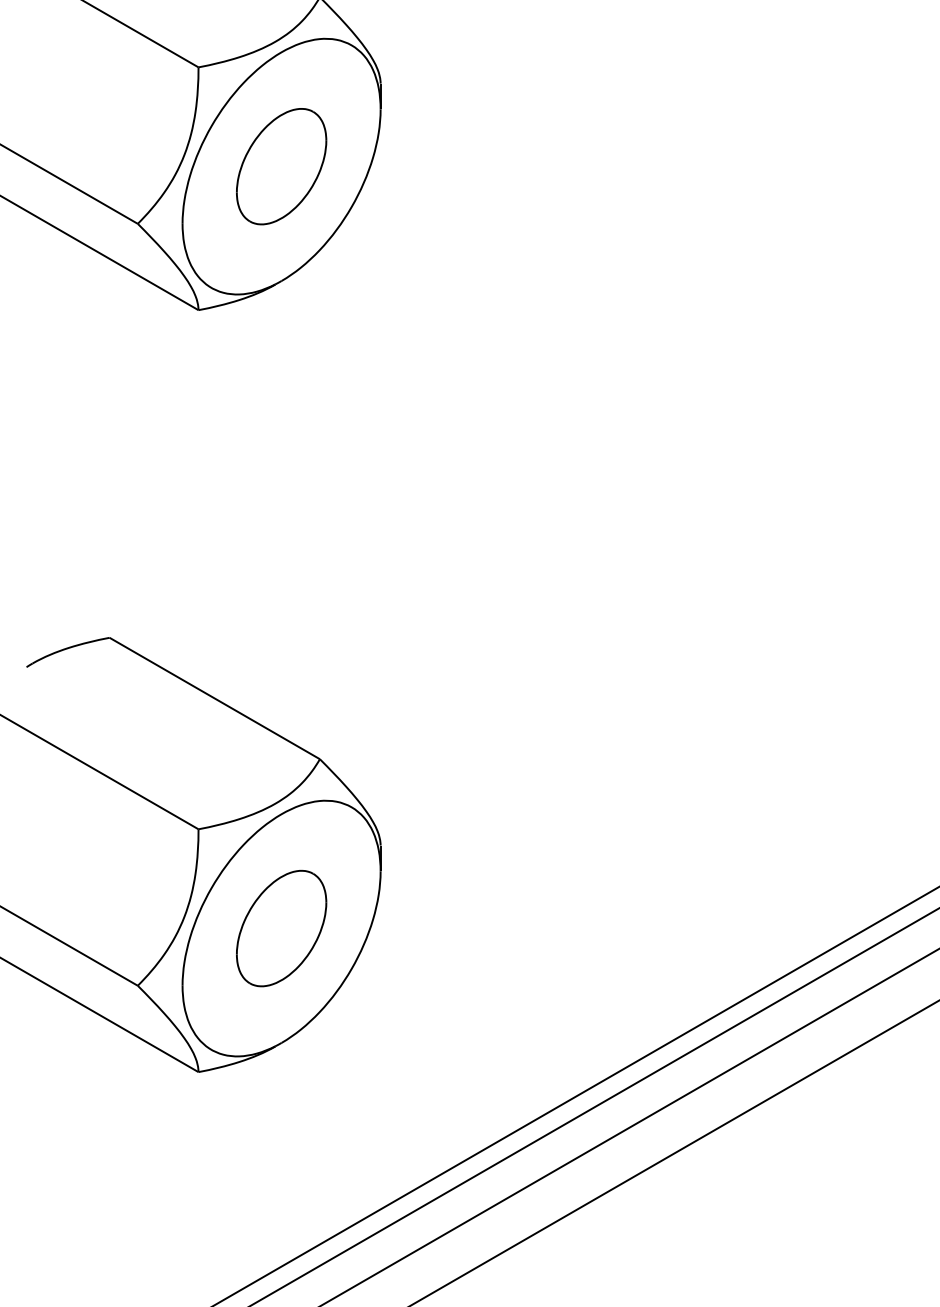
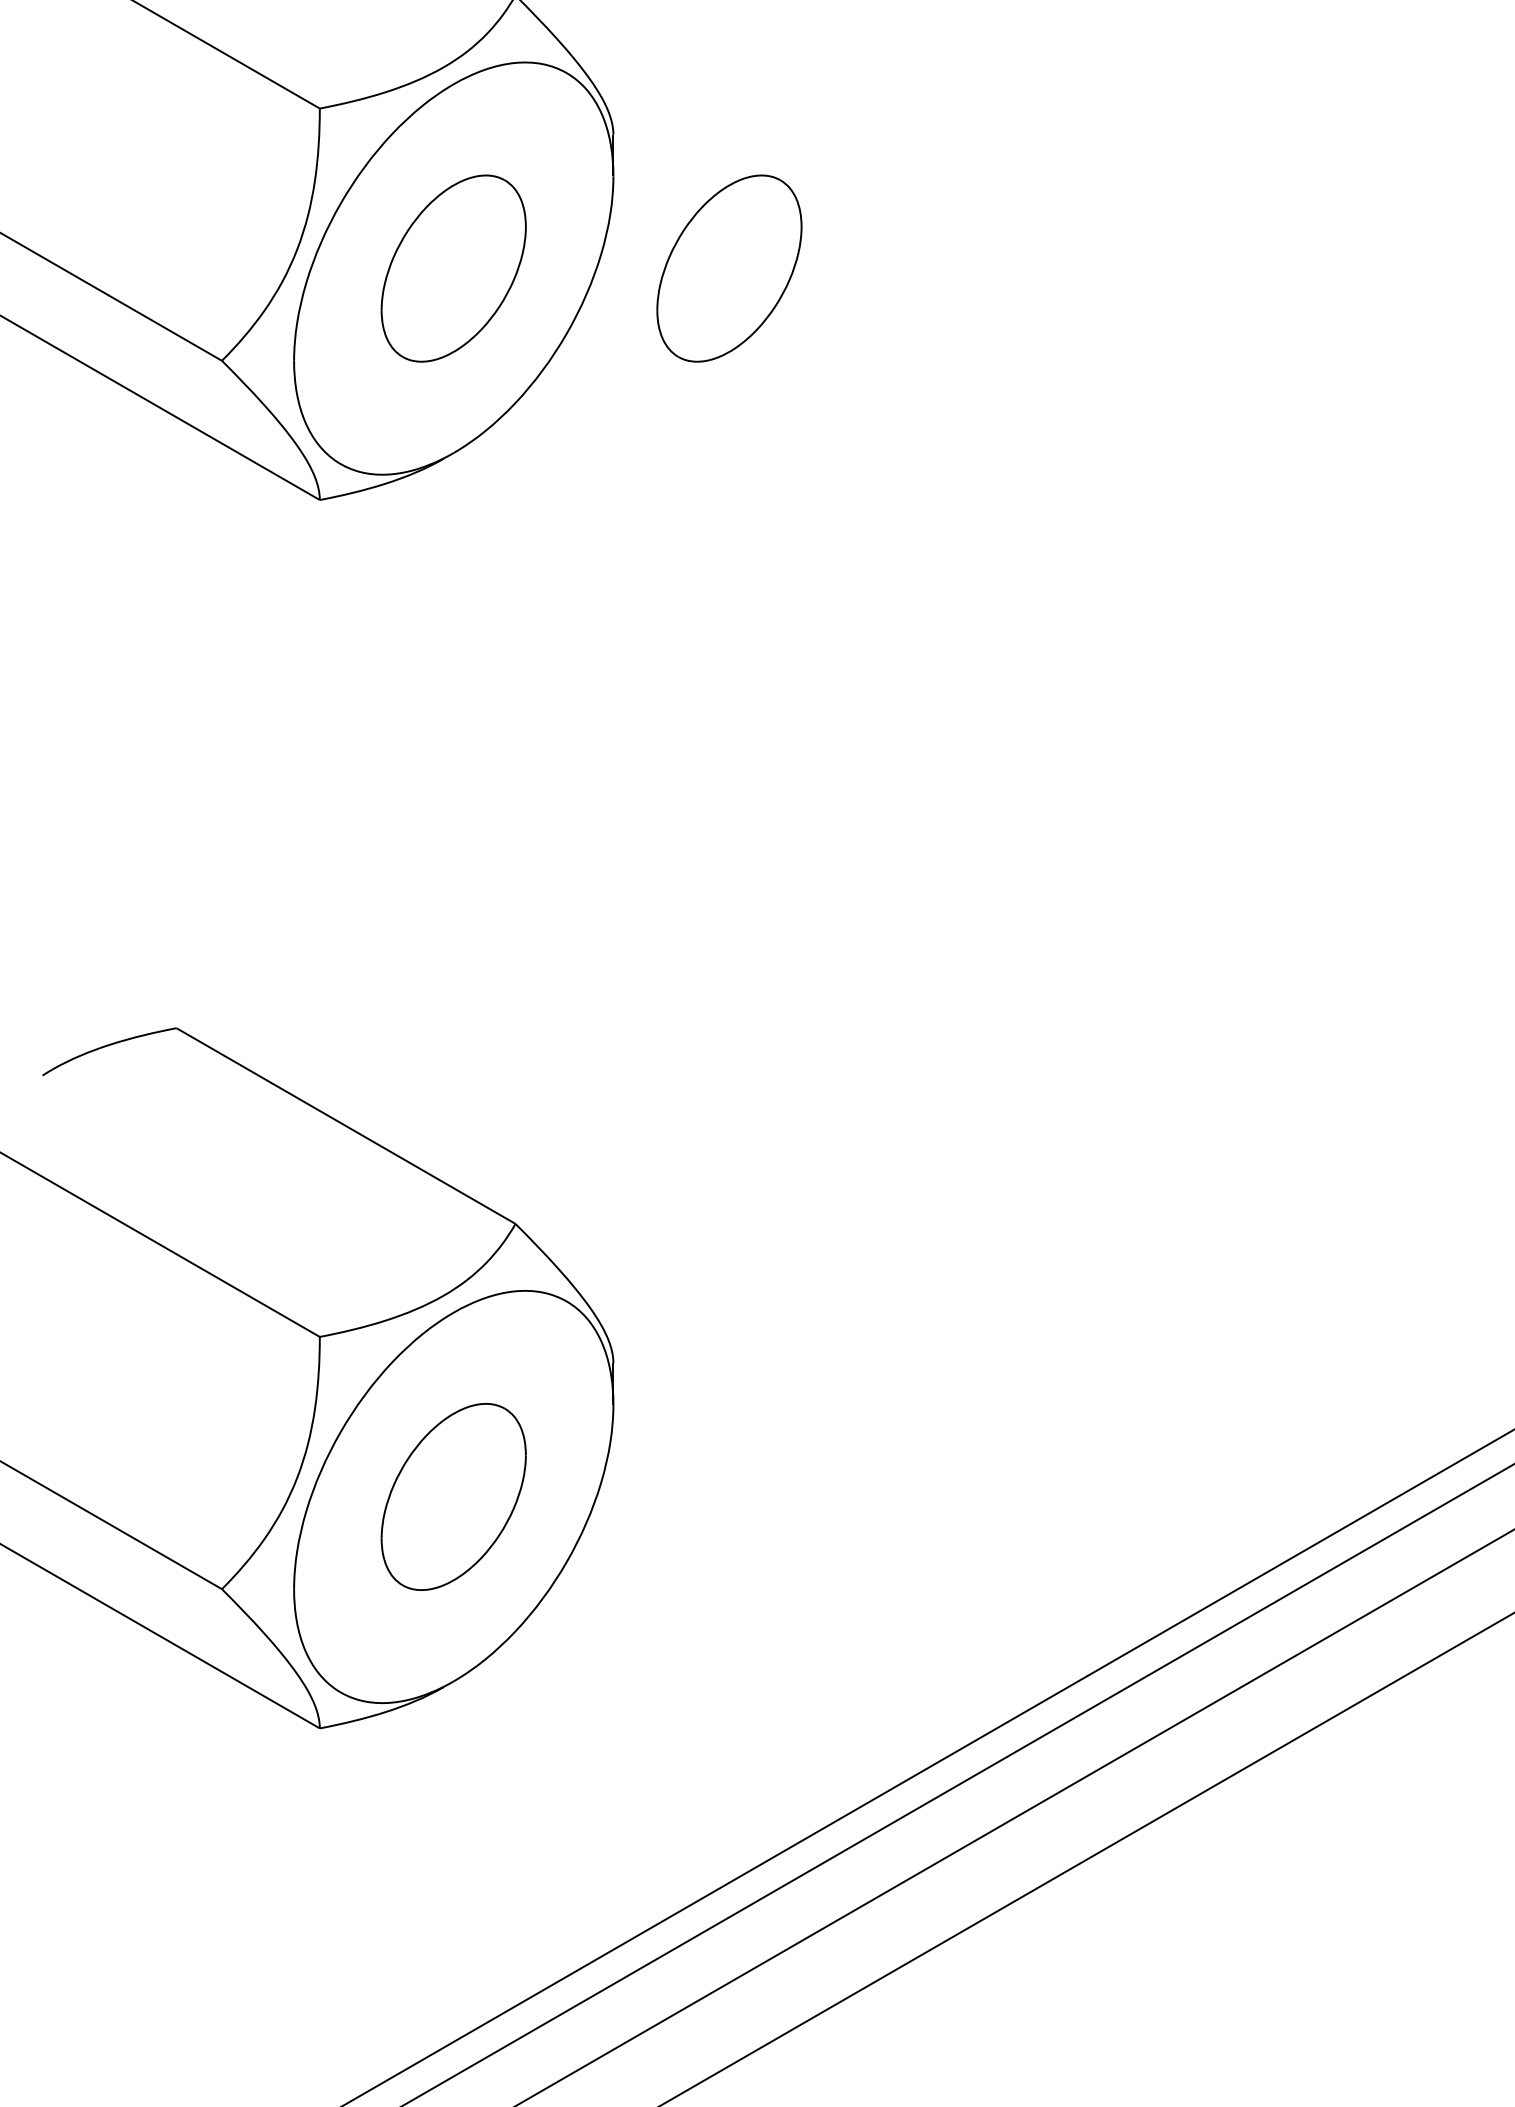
part: (452, 166) -> (729, 268), added

